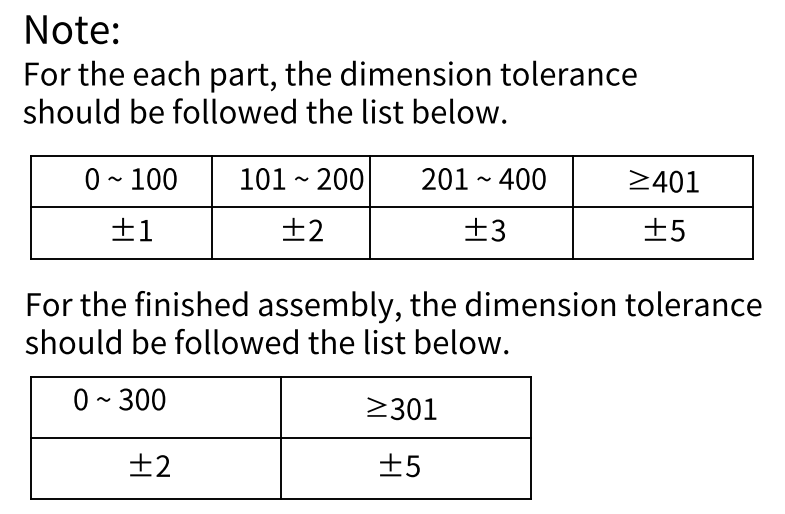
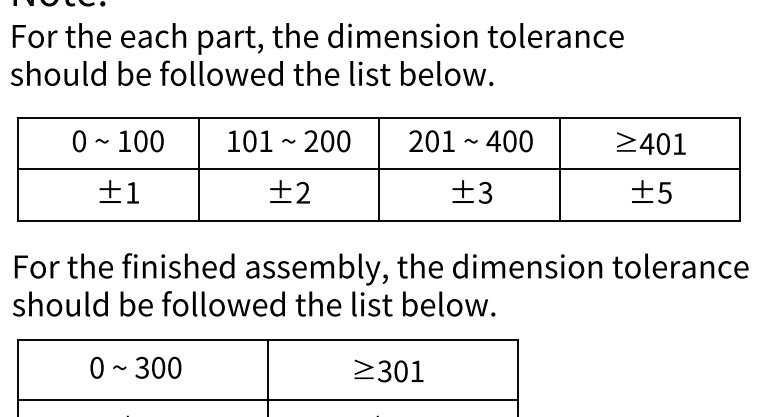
line: (370, 206) -> (379, 168), moved
text: (119, 399) -> (135, 367), moved

